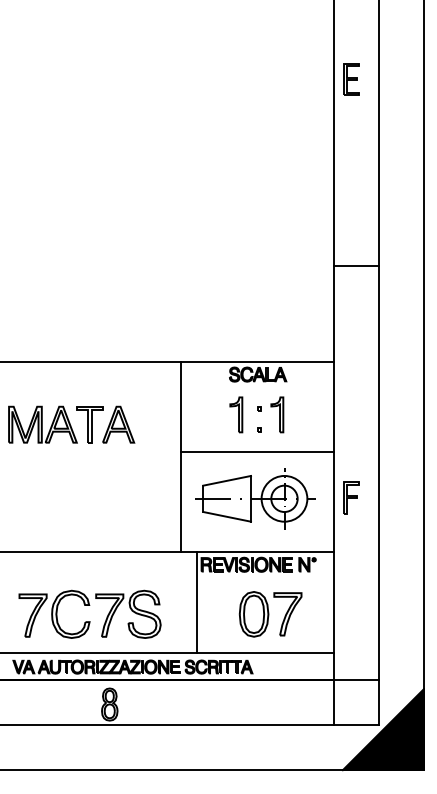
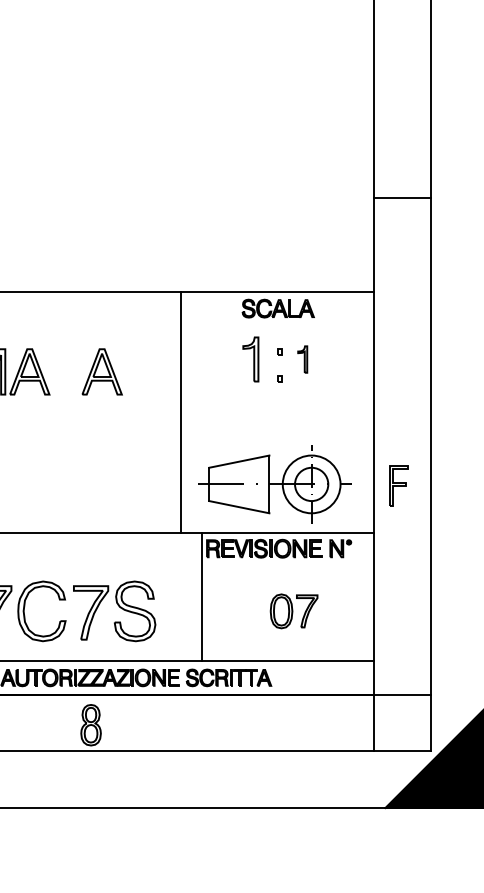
line: (355, 265) -> (401, 197), moved
part: (277, 414) -> (302, 359), size x0.6
part: (89, 424) -> (65, 371), removed
line: (257, 452) -> (277, 406), removed
part: (351, 497) -> (398, 485), moved
part: (255, 498) -> (275, 483), moved
part: (270, 614) -> (294, 611), size x0.6

